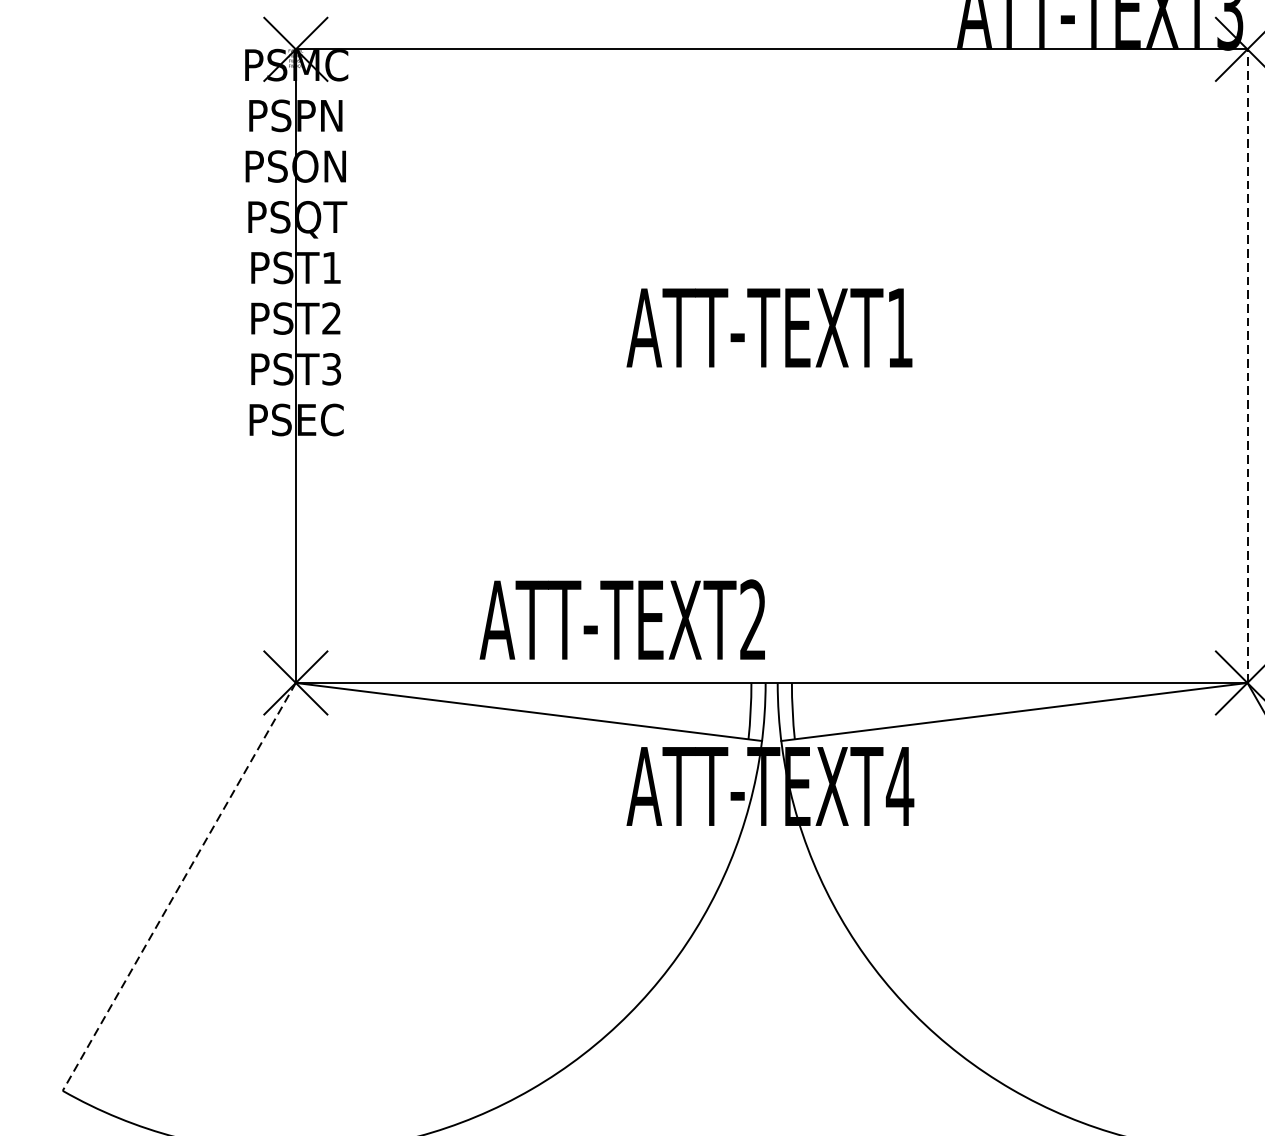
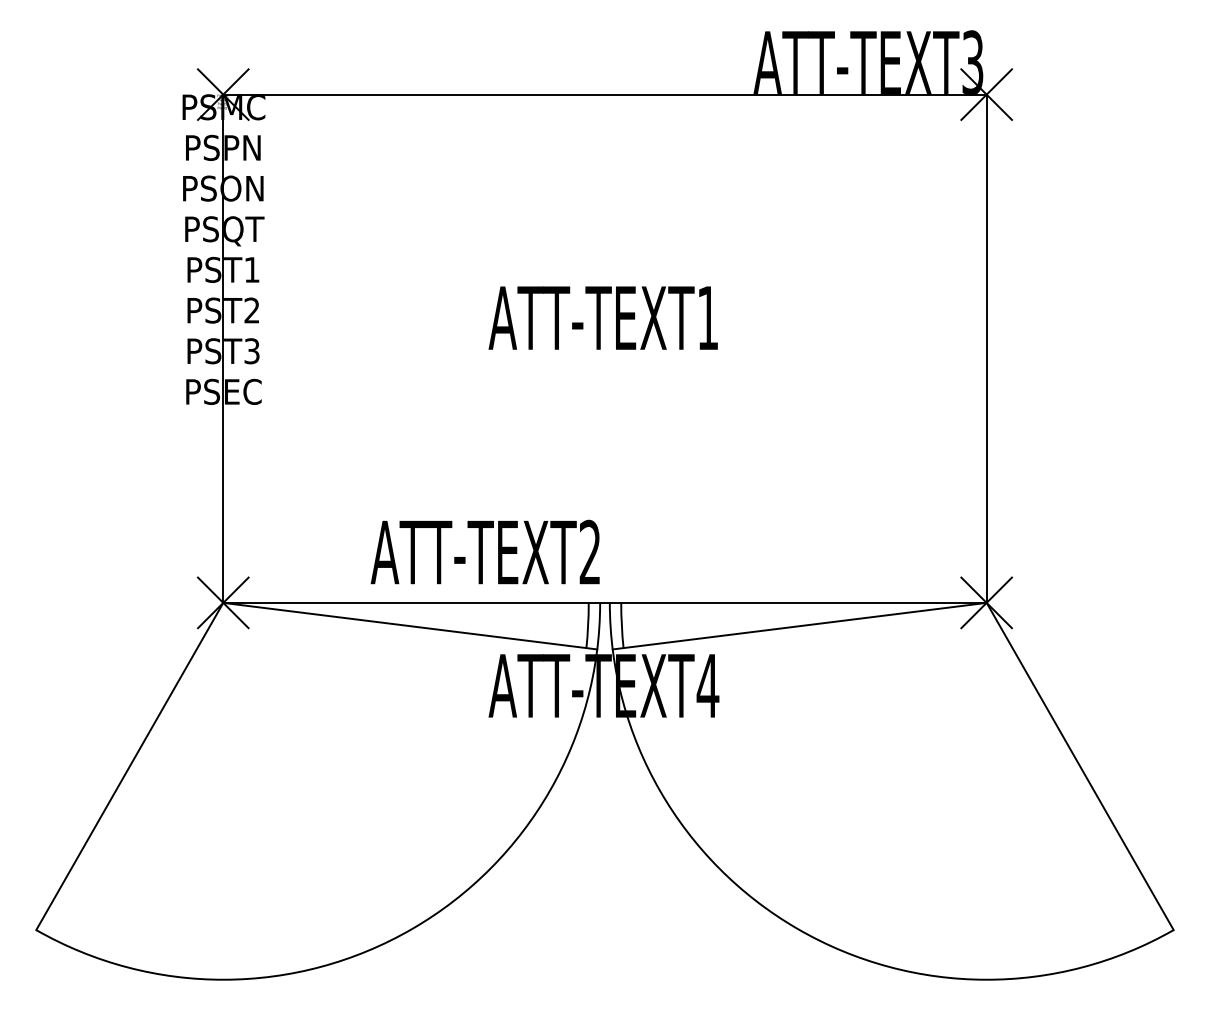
line: (1247, 365) -> (986, 348), dashed -> solid
line: (178, 886) -> (129, 766), dashed -> solid

